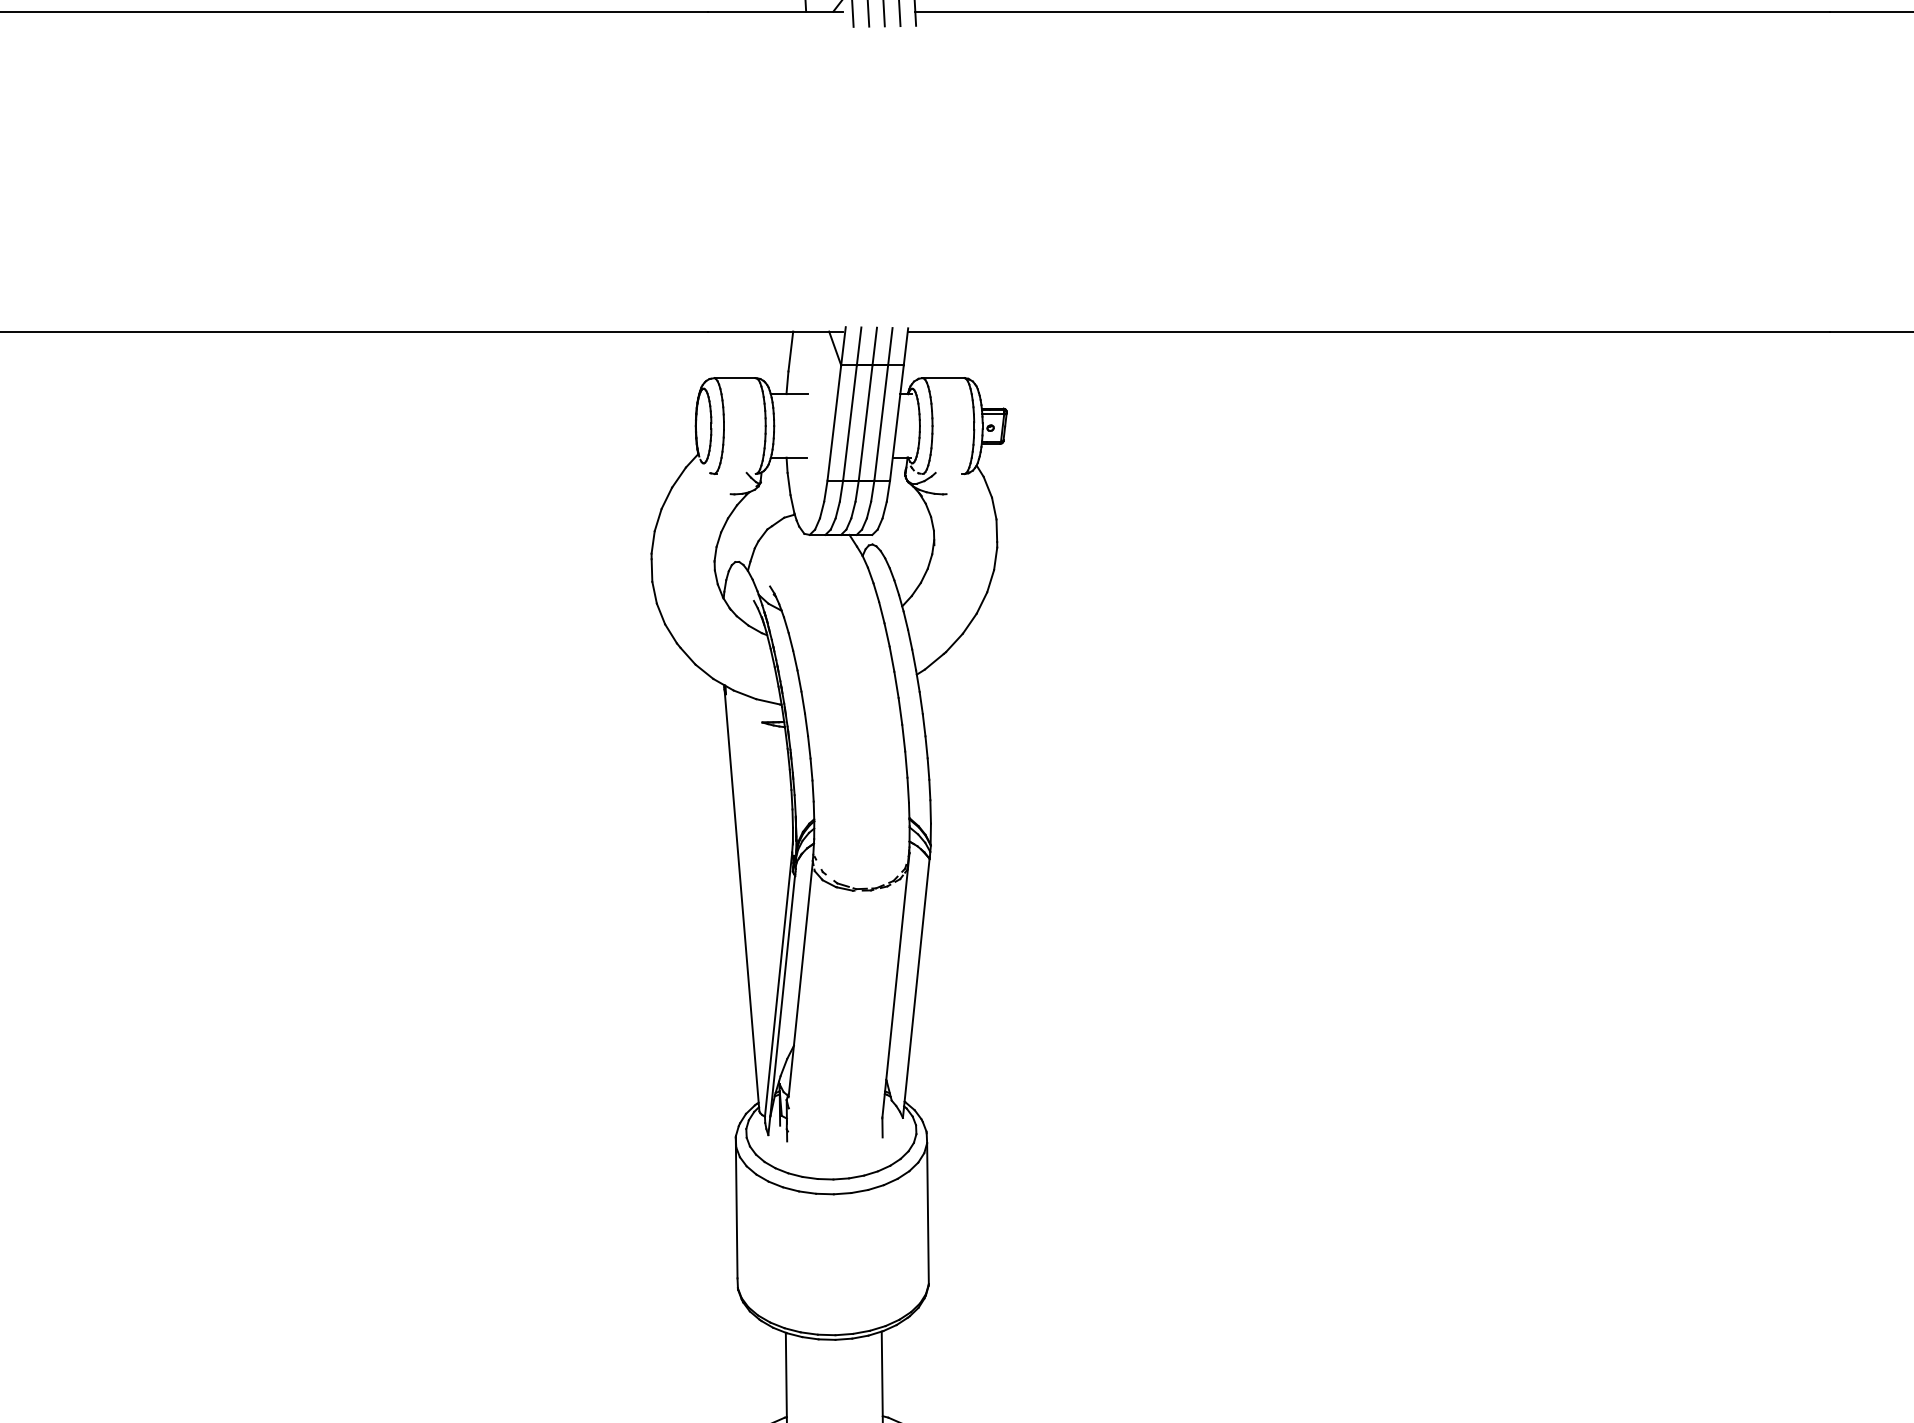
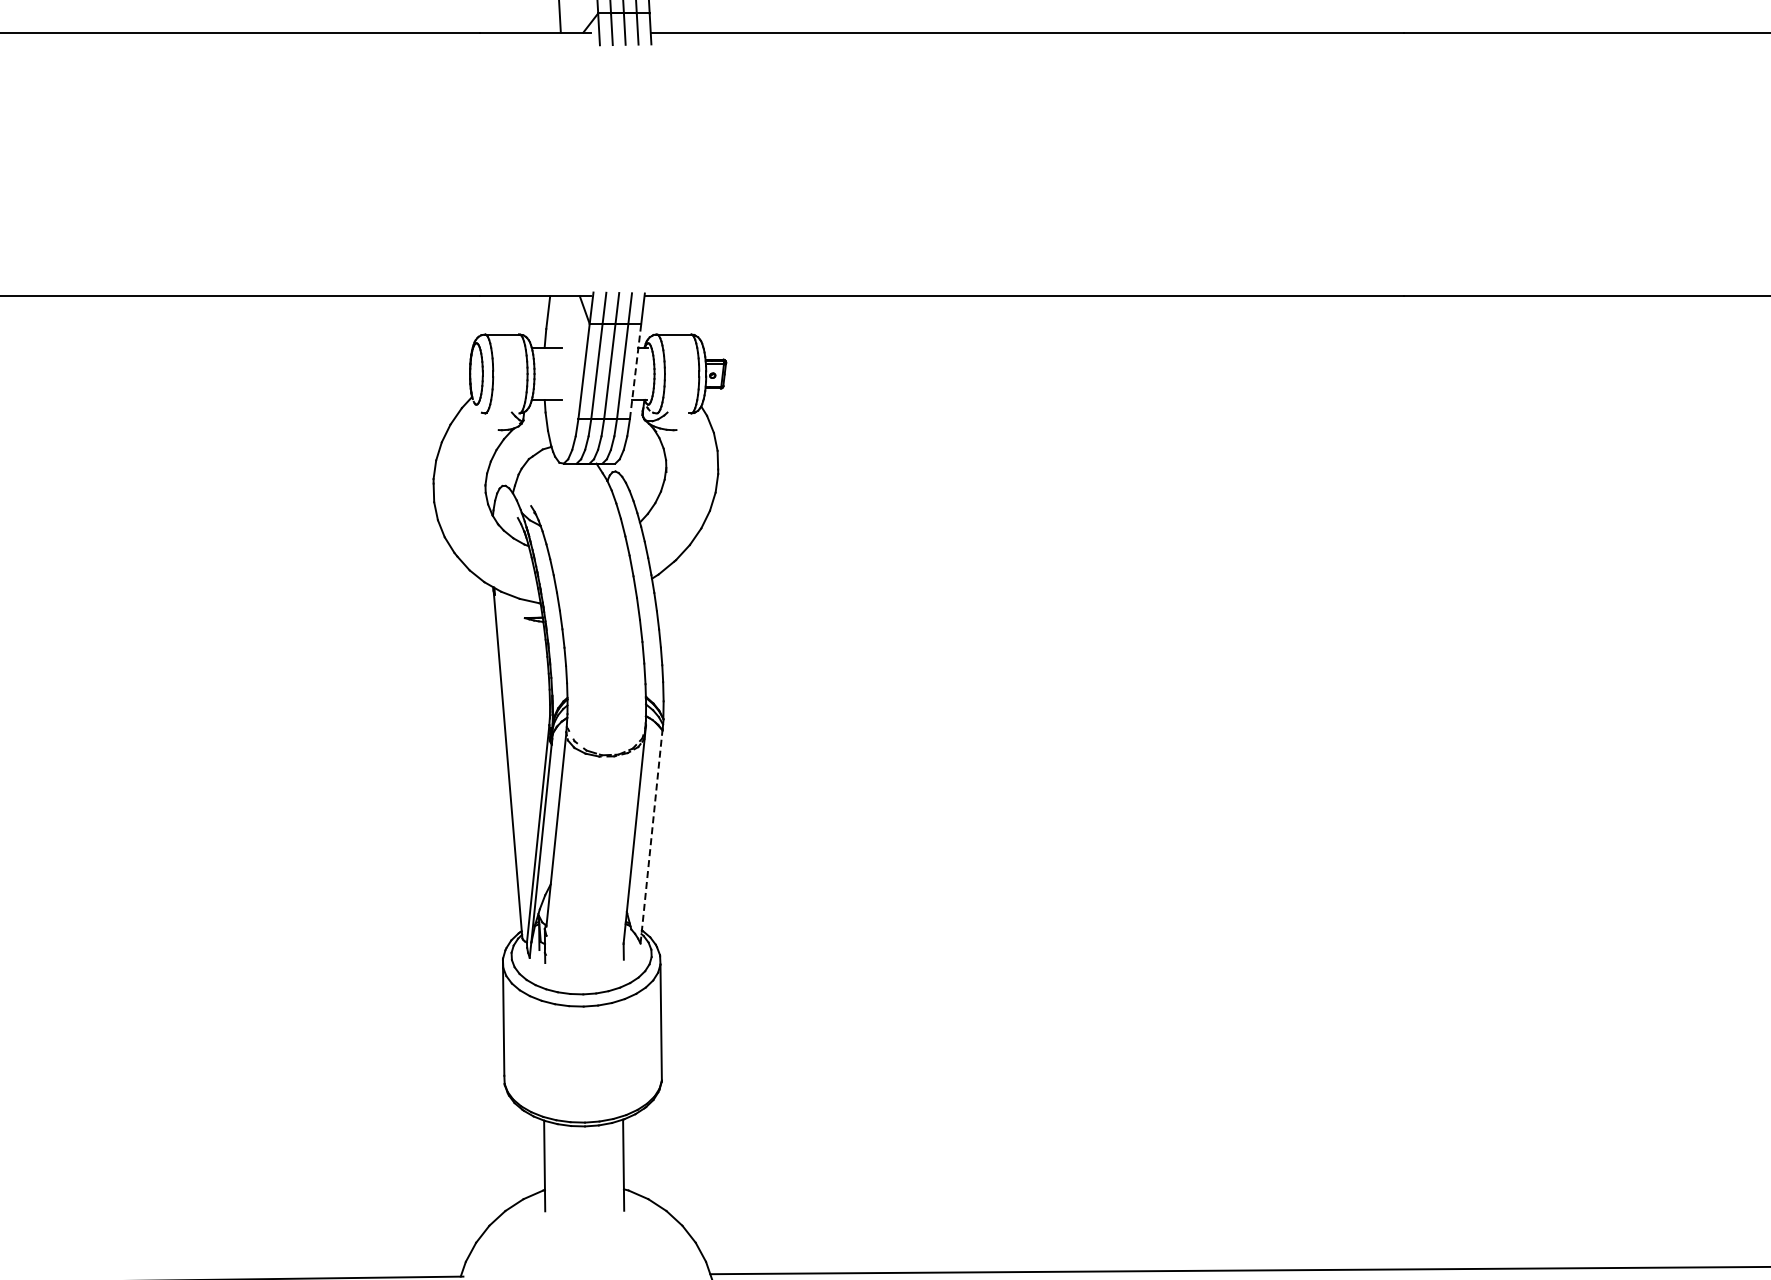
line: (896, 423) -> (635, 371), solid -> dashed
line: (916, 987) -> (651, 836), solid -> dashed

